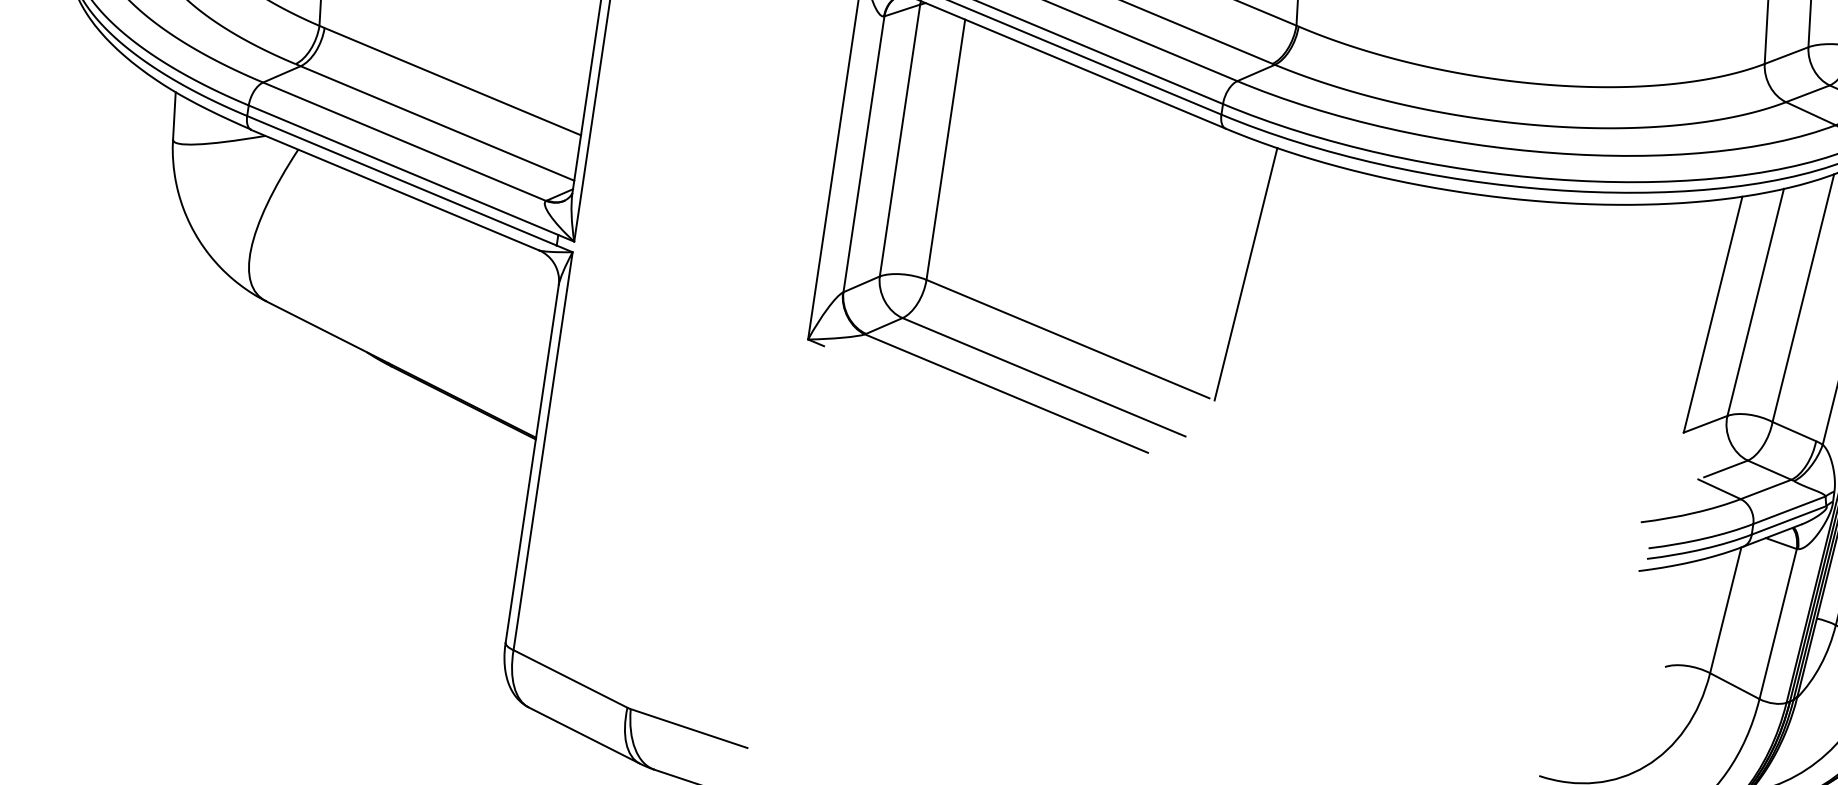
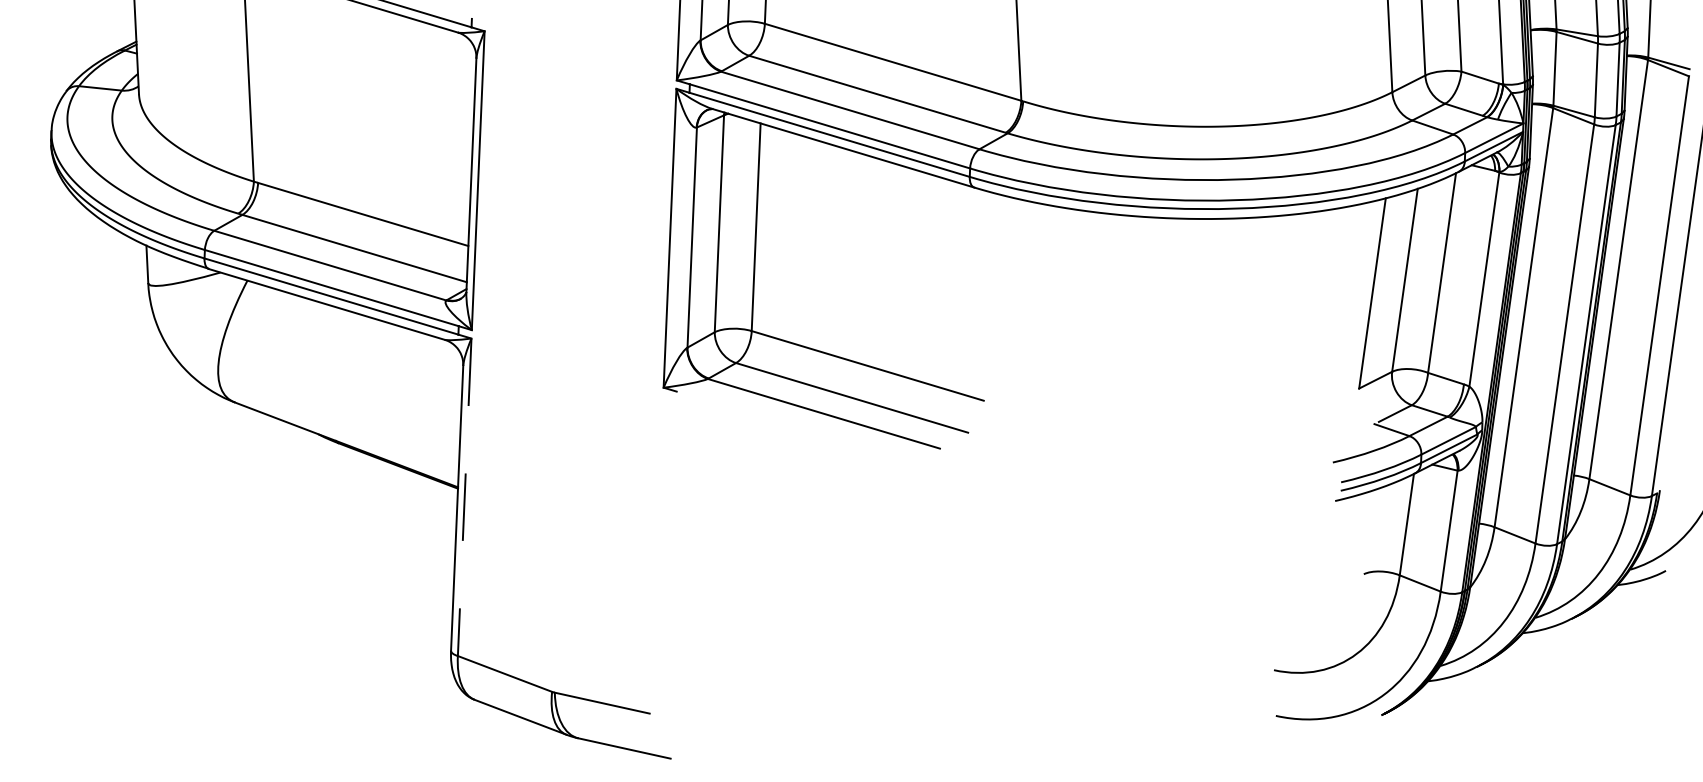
line: (1246, 274) -> (1002, 300), removed
line: (542, 451) -> (464, 497), solid -> dashed

